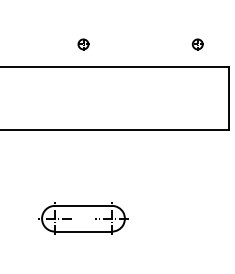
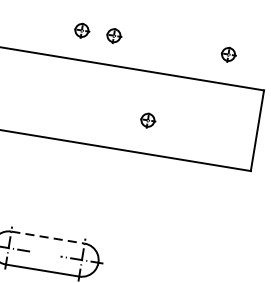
part: (108, 44) -> (113, 35), added
part: (144, 104) -> (147, 120), added
line: (83, 205) -> (48, 237), solid -> dashed

